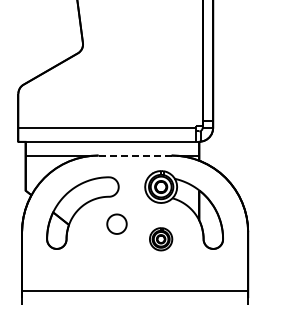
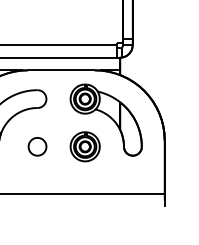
line: (135, 155) -> (61, 70), dashed -> solid
part: (116, 223) -> (37, 146), moved
part: (160, 239) -> (84, 147), size x1.43

